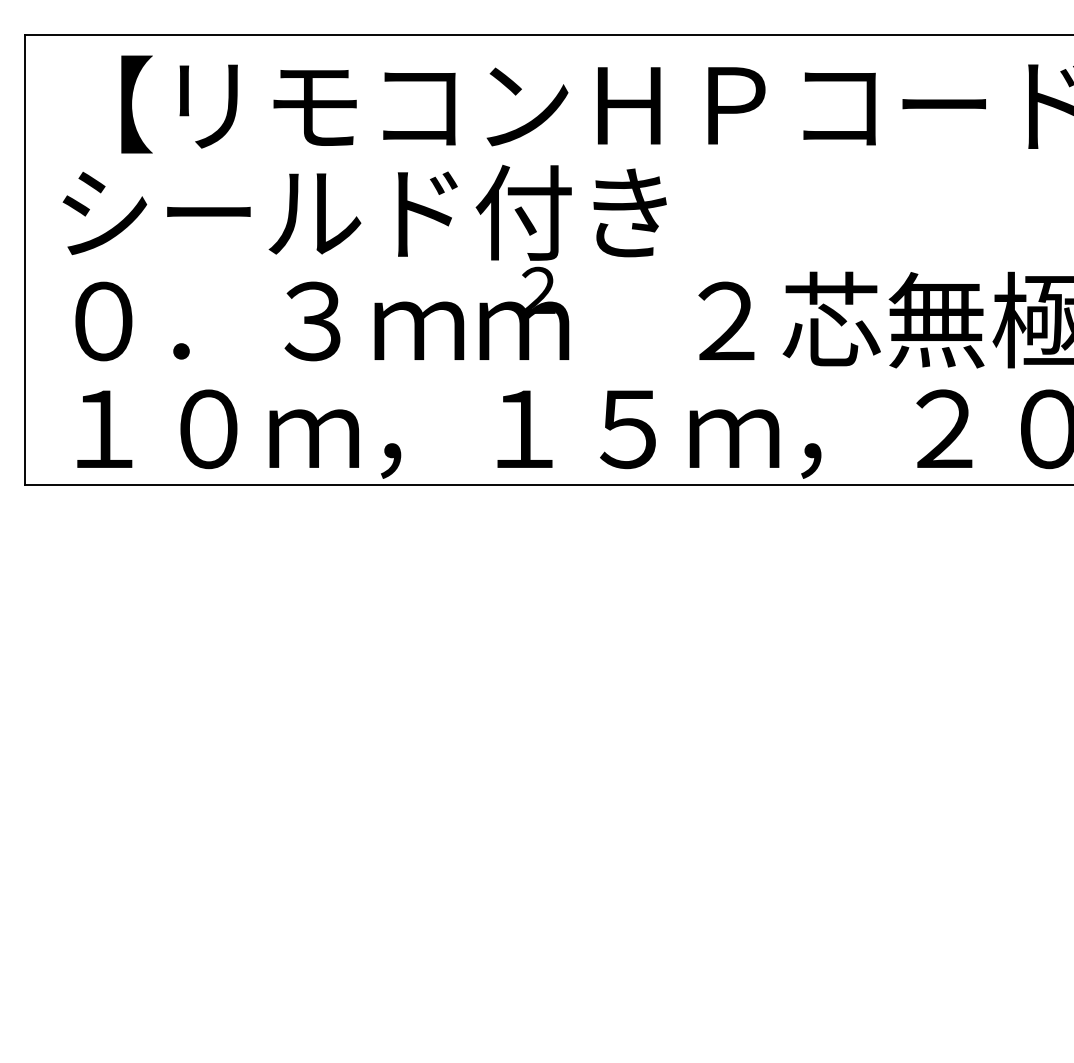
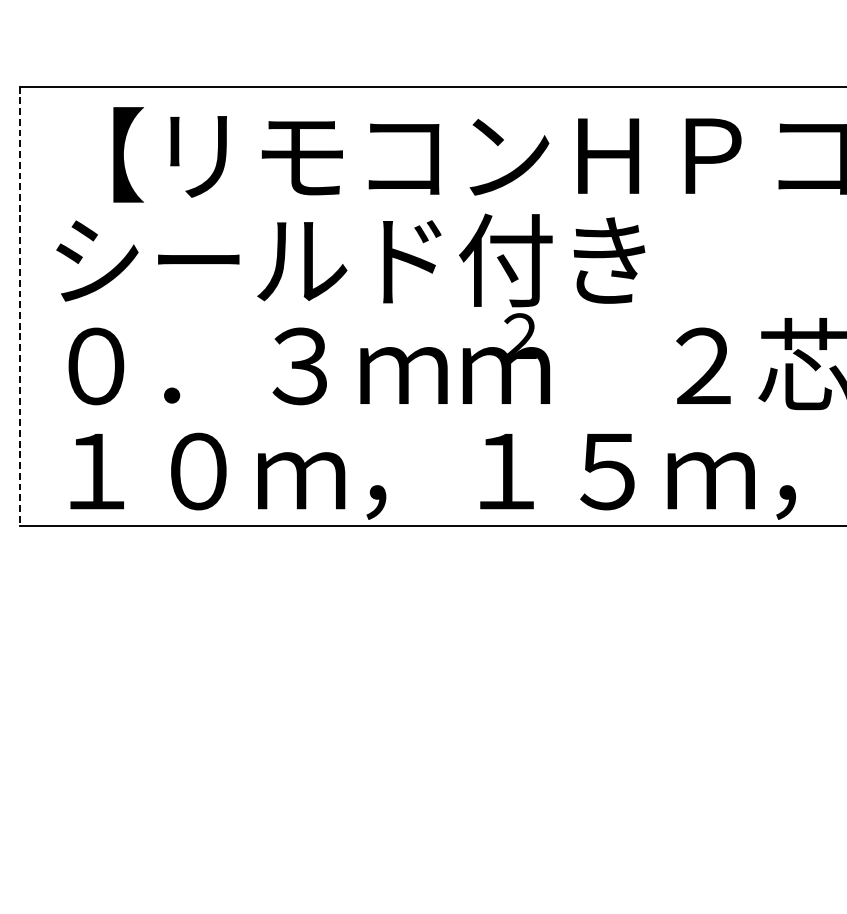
line: (25, 260) -> (19, 306), solid -> dashed

